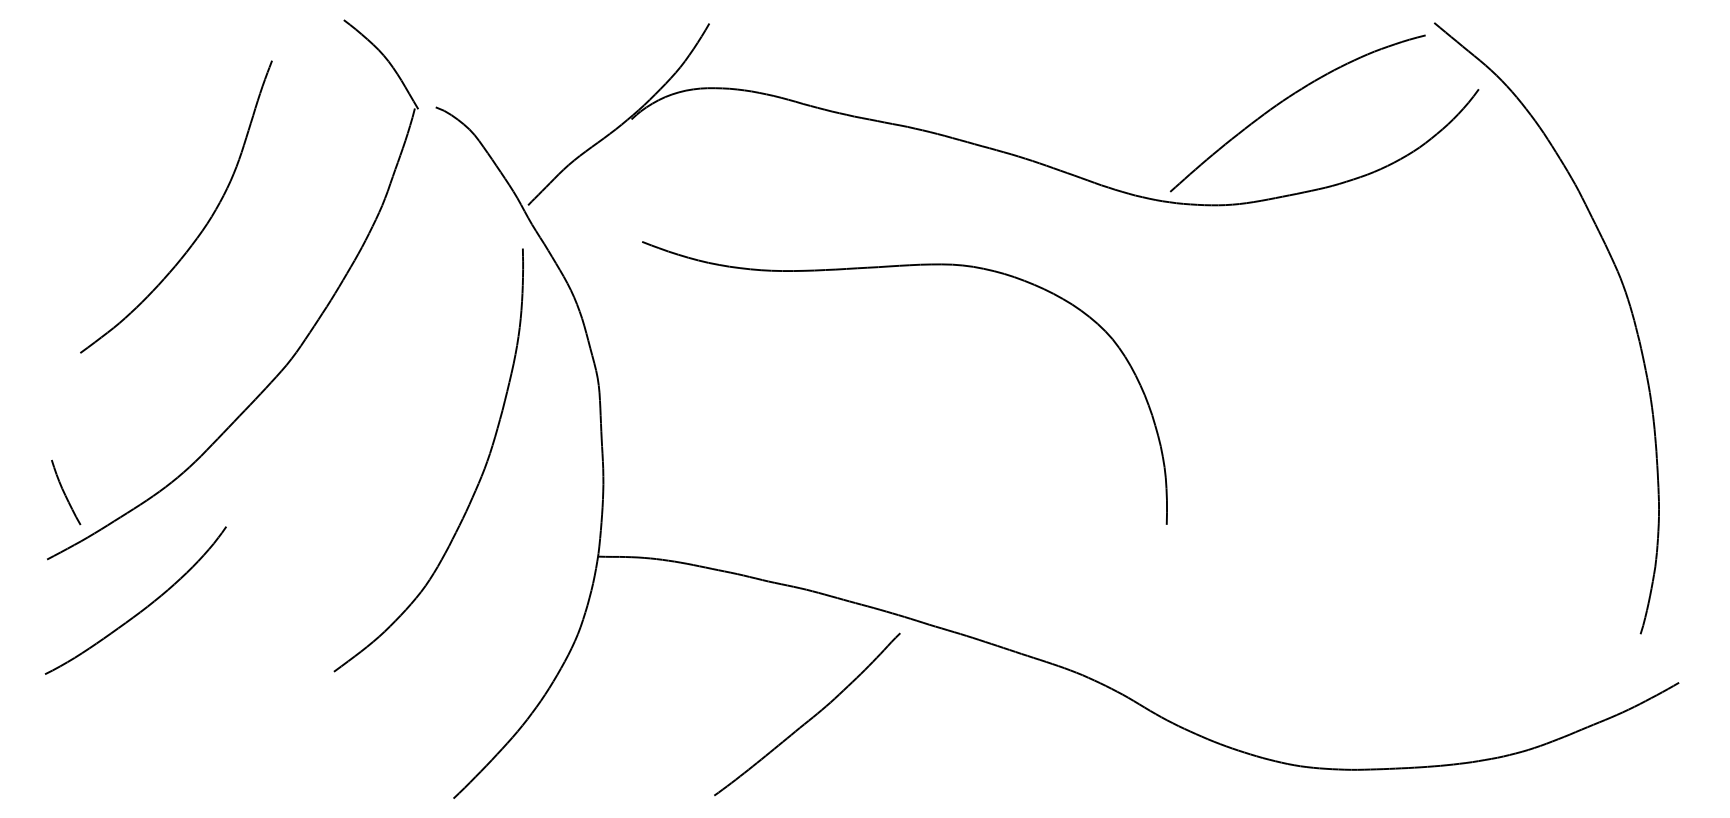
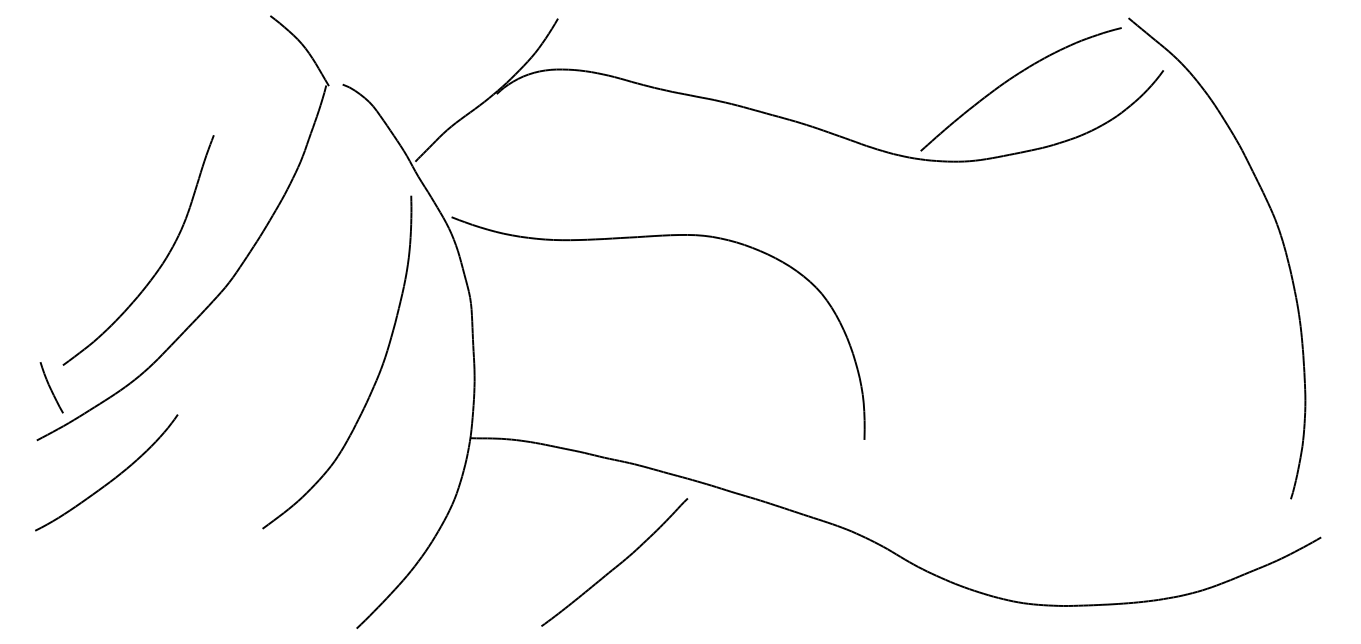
part: (202, 228) -> (159, 267), moved
part: (893, 267) -> (649, 237), moved
part: (807, 714) -> (614, 562), moved

